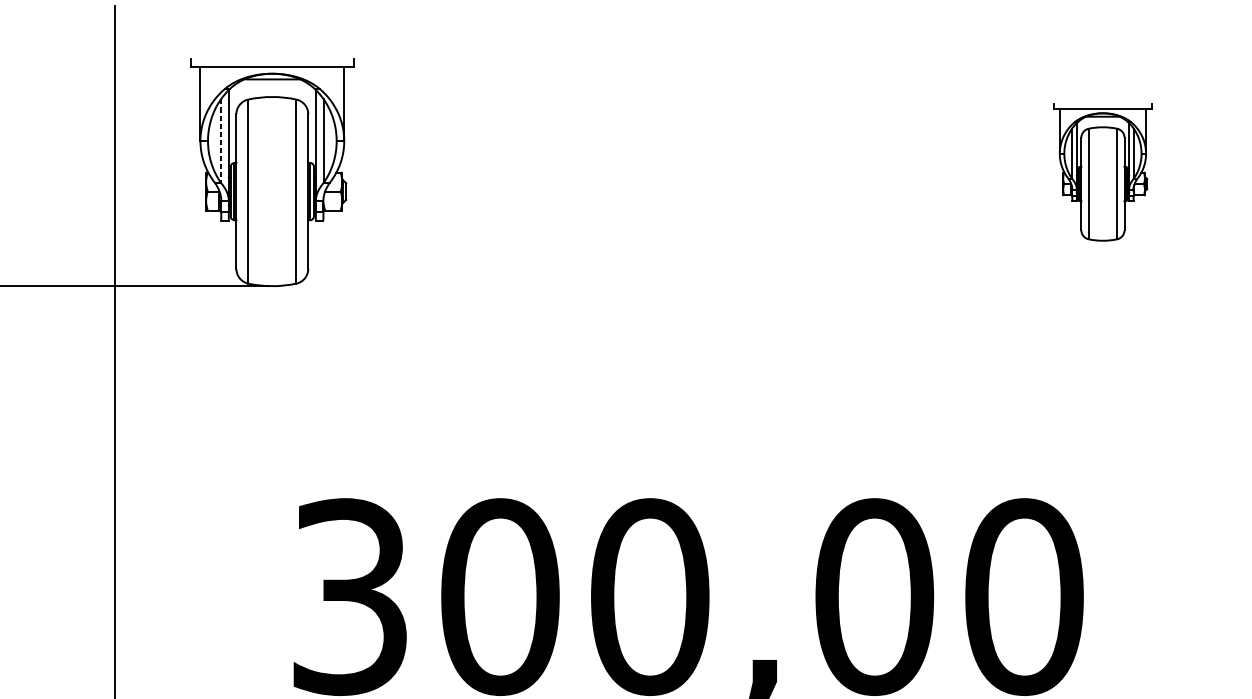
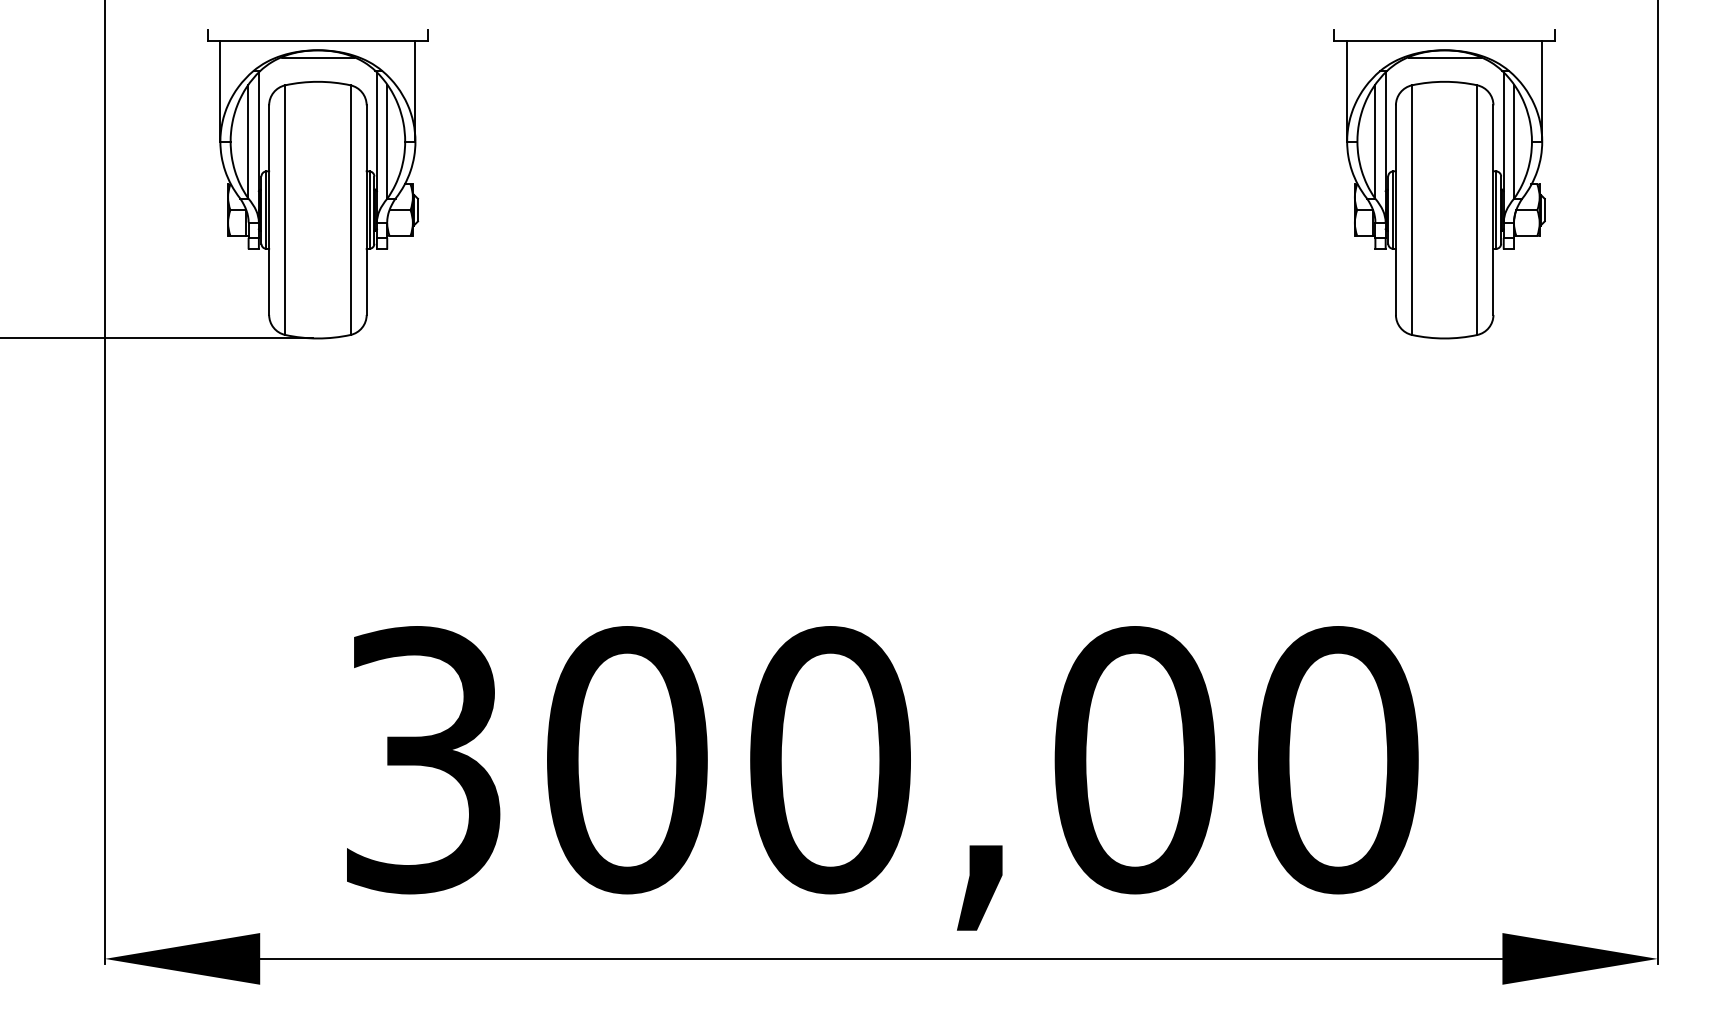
line: (221, 140) -> (248, 141), dashed -> solid
part: (1102, 172) -> (1444, 184), size x1.67

